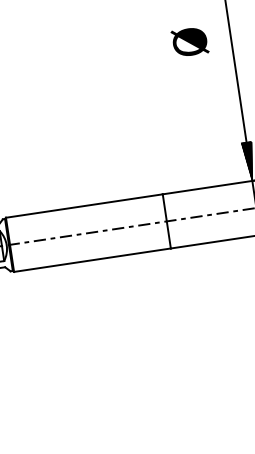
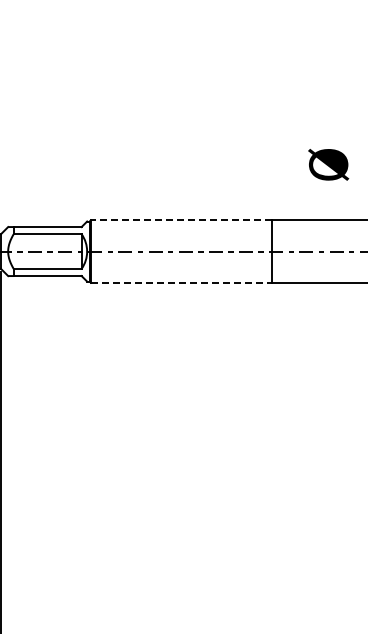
text: (189, 41) -> (328, 164), moved
line: (84, 206) -> (181, 220), solid -> dashed
line: (92, 259) -> (181, 282), solid -> dashed

